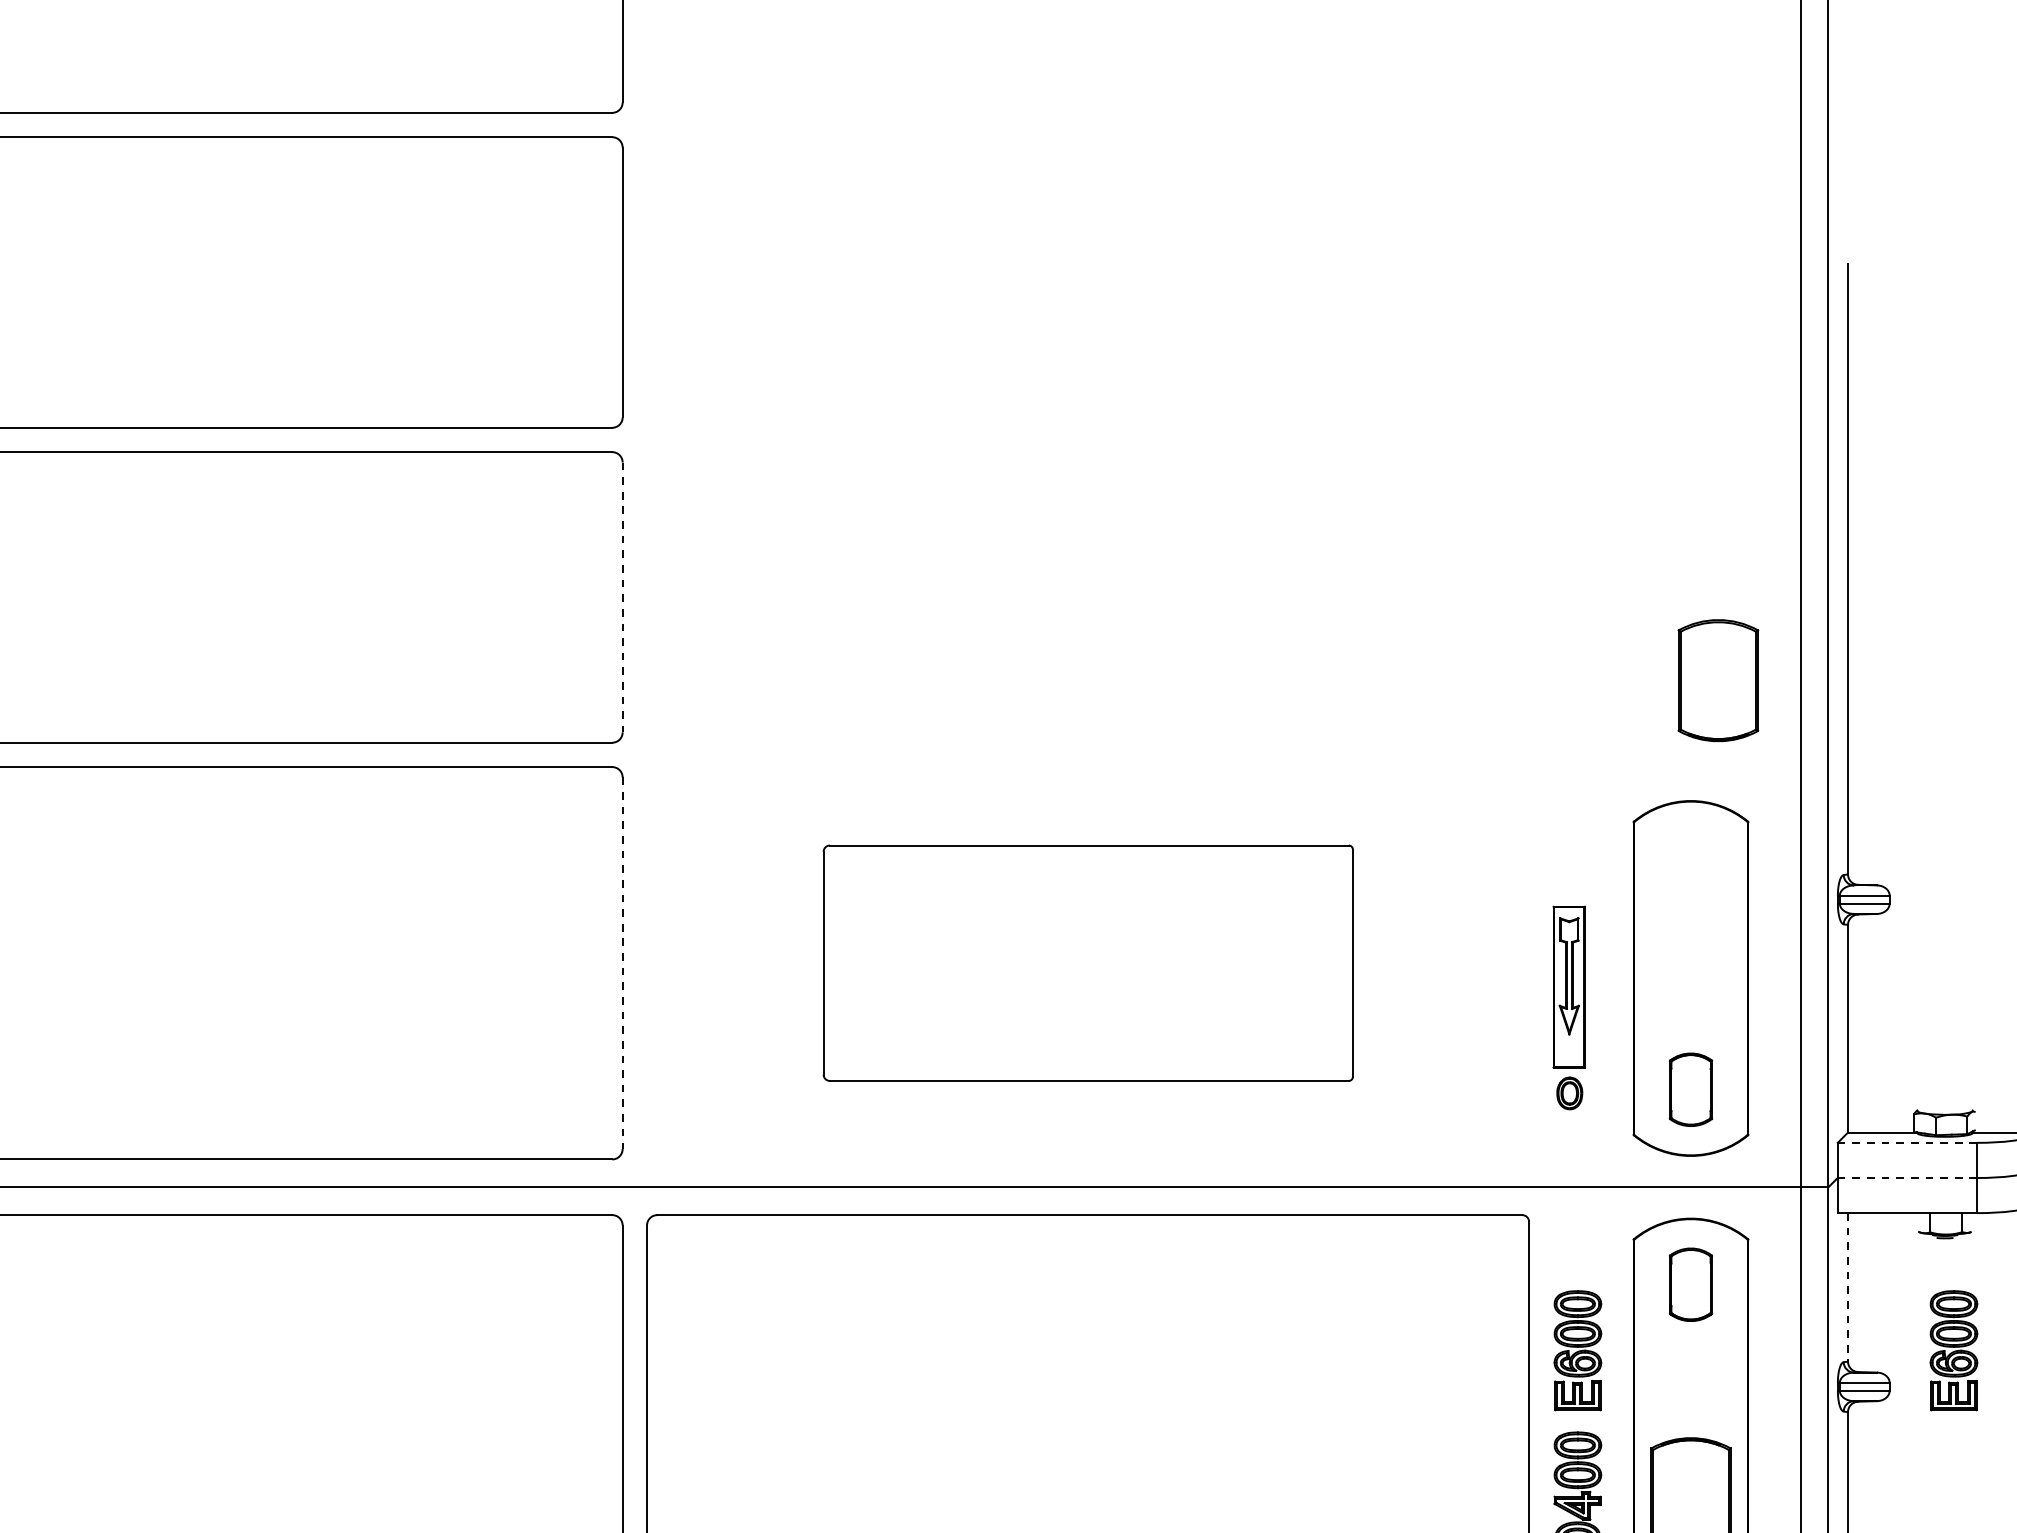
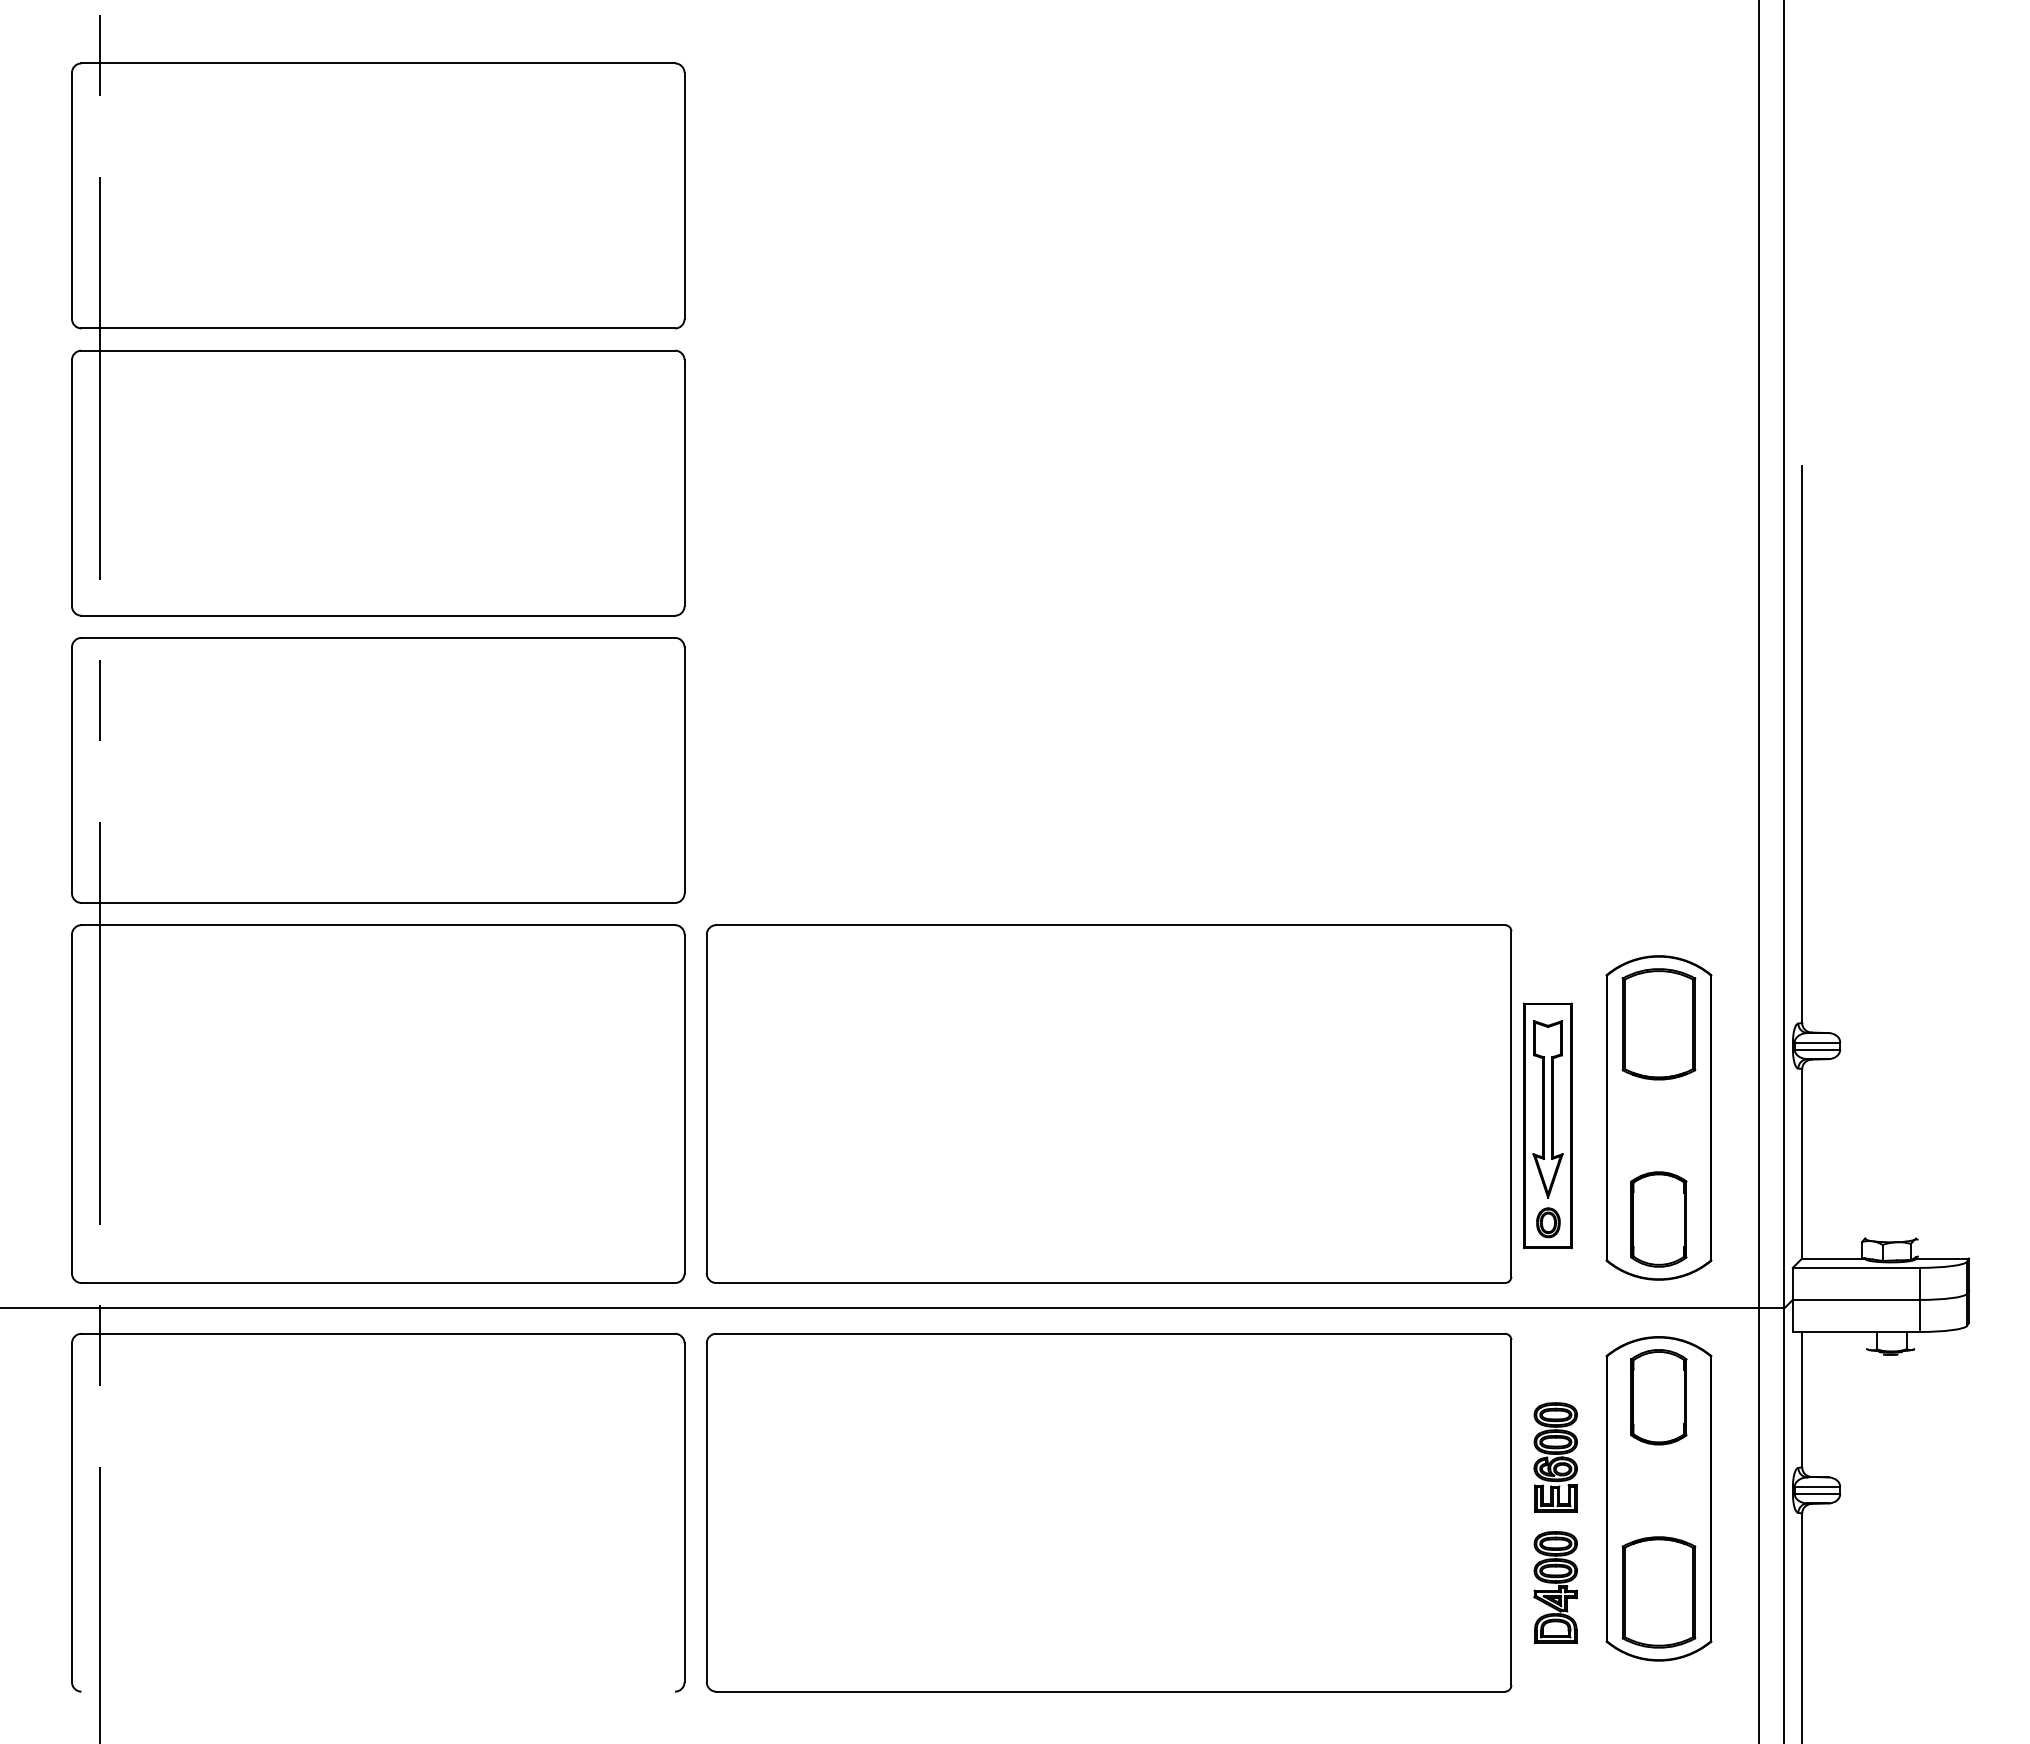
line: (622, 597) -> (684, 770), dashed -> solid
part: (1717, 680) -> (1658, 1024), moved
part: (1088, 962) -> (1109, 1103), size x1.67
line: (622, 963) -> (684, 1104), dashed -> solid
part: (1568, 986) -> (1547, 1125), size x1.67
part: (1690, 1089) -> (1658, 1219), size x1.43
line: (1907, 1142) -> (1856, 1267), dashed -> solid
line: (1907, 1177) -> (1856, 1299), dashed -> solid
part: (1690, 1284) -> (1658, 1397), size x1.43
line: (1848, 1287) -> (1802, 1399), dashed -> solid
part: (1953, 1350) -> (1898, 1457), removed

